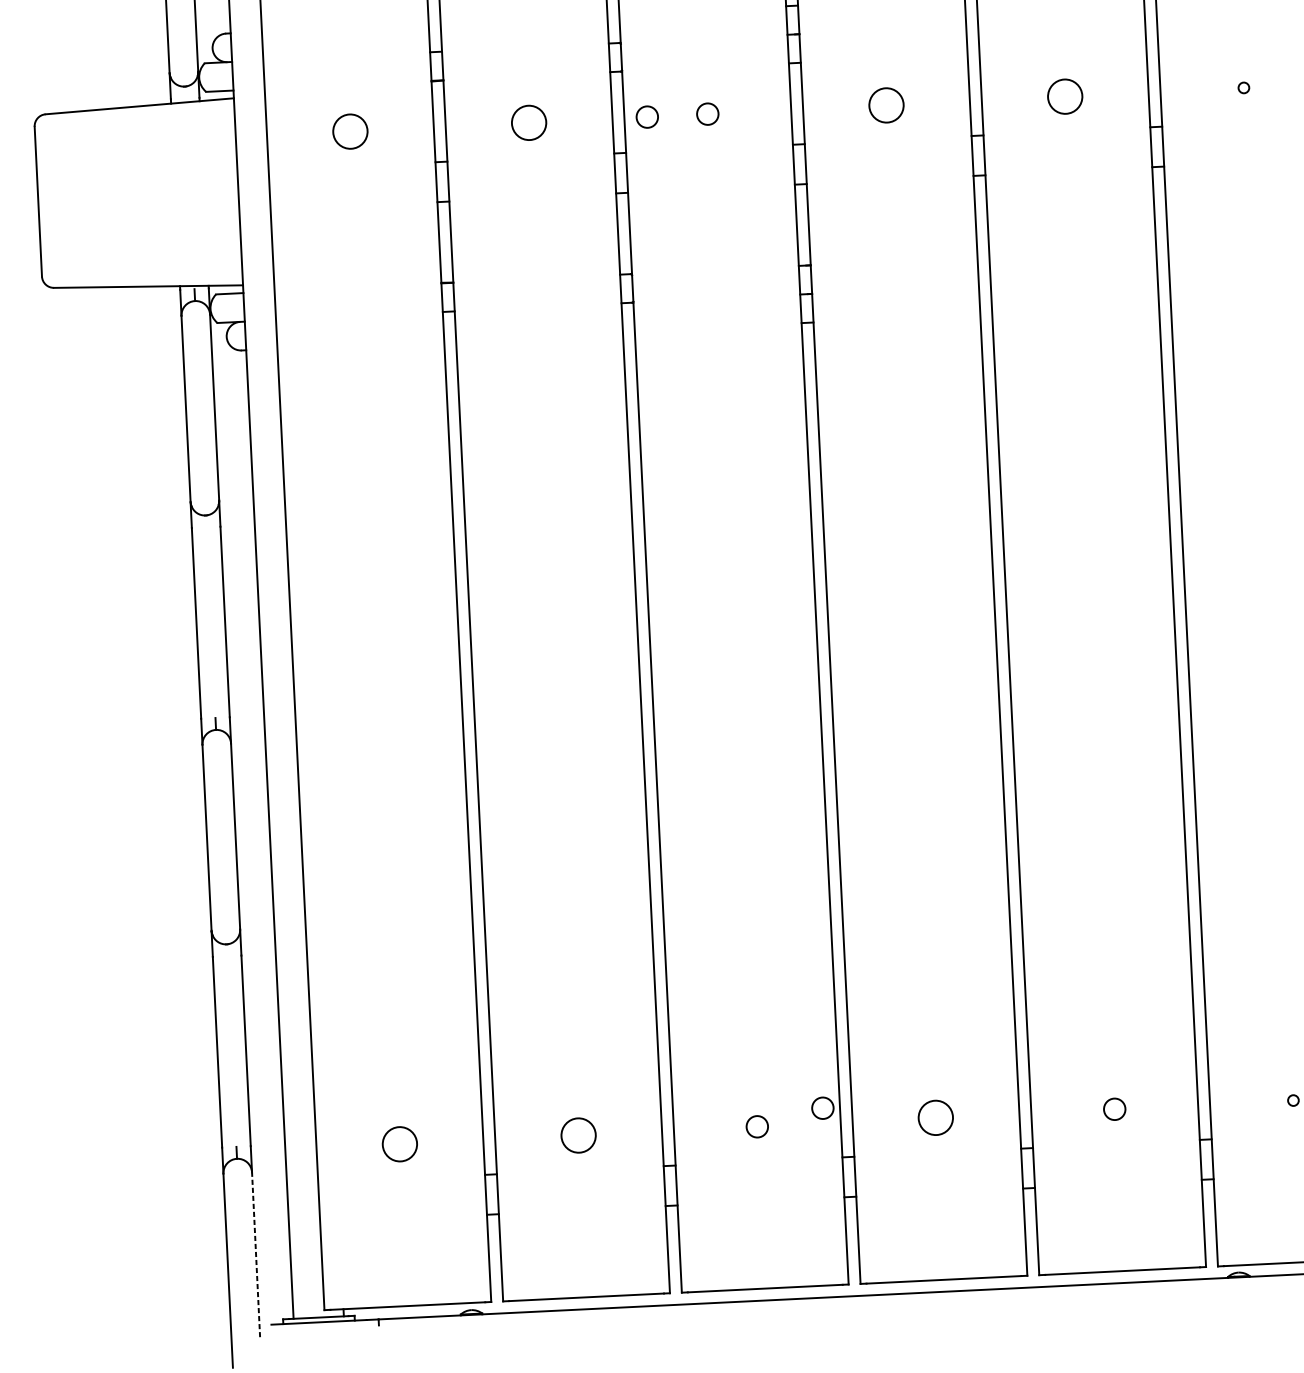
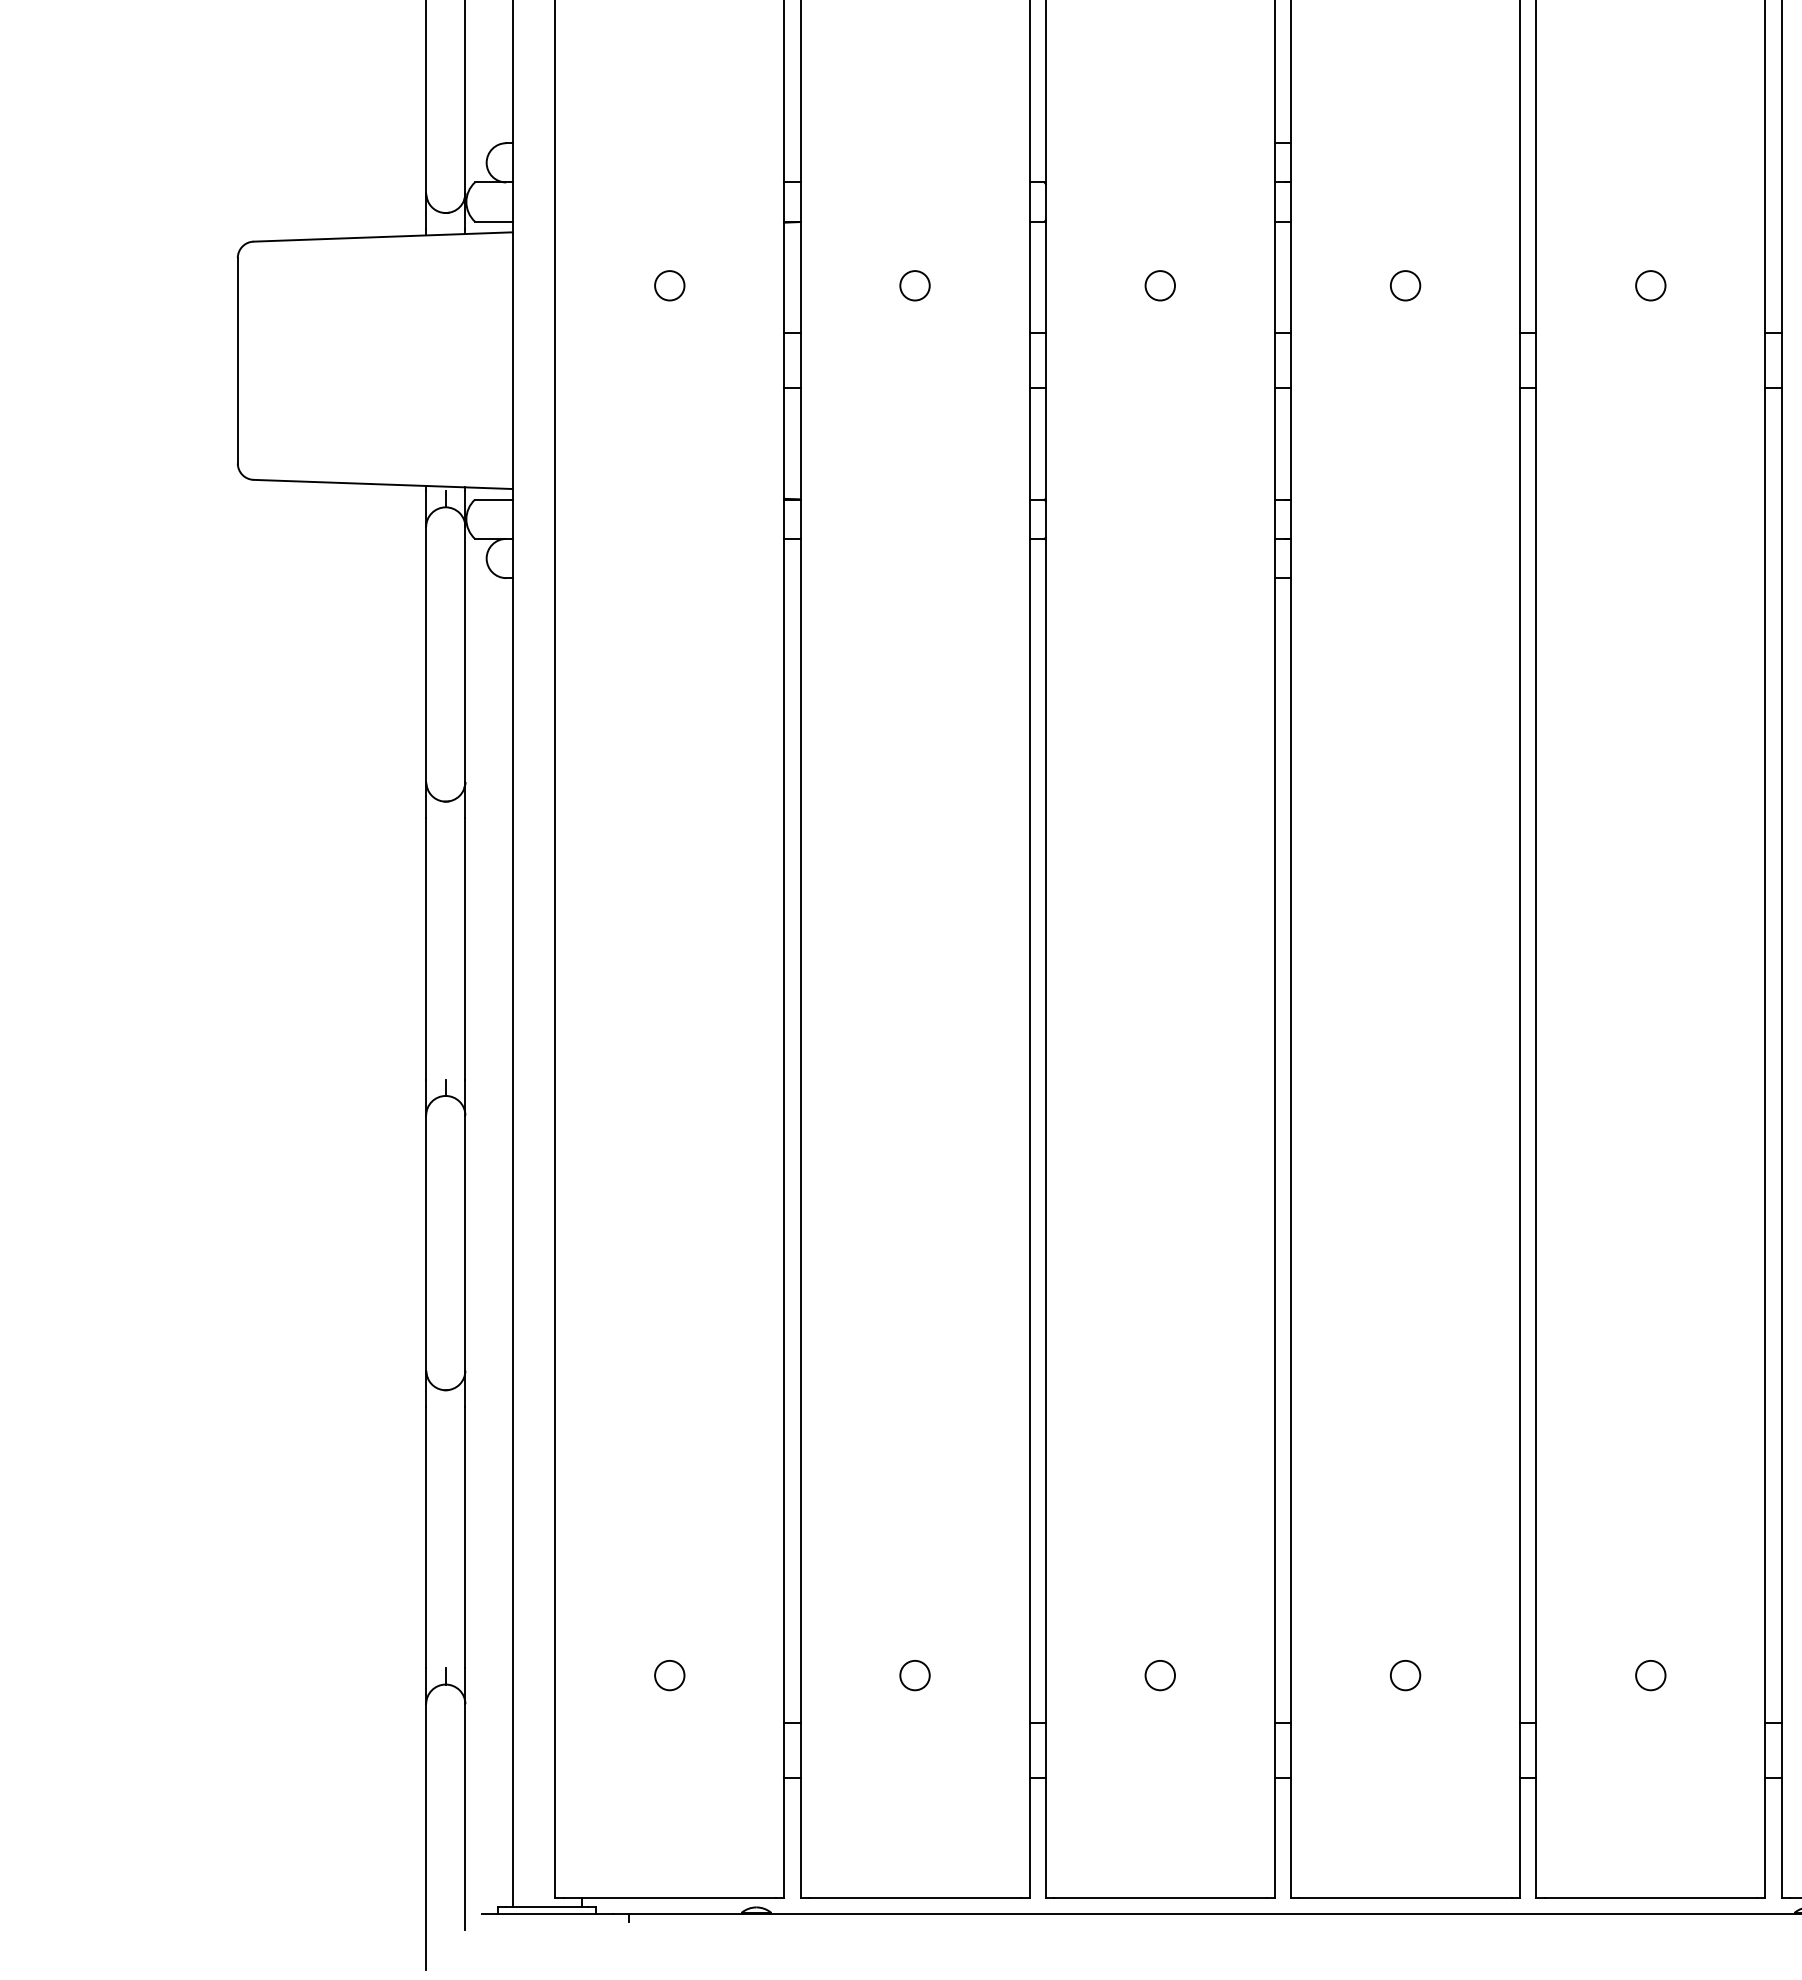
circle: (1064, 96) -> (1650, 285), size x0.62
circle: (886, 105) -> (1405, 285), size x0.62
circle: (646, 116) -> (1076, 285), removed
circle: (528, 122) -> (914, 285), size x0.62
circle: (350, 131) -> (669, 285), size x0.62
circle: (822, 1108) -> (1250, 1654), removed
circle: (936, 1118) -> (1405, 1675), size x0.62
circle: (578, 1135) -> (914, 1675), size x0.62
circle: (399, 1144) -> (669, 1675), size x0.62
line: (256, 1254) -> (465, 1816), dashed -> solid

